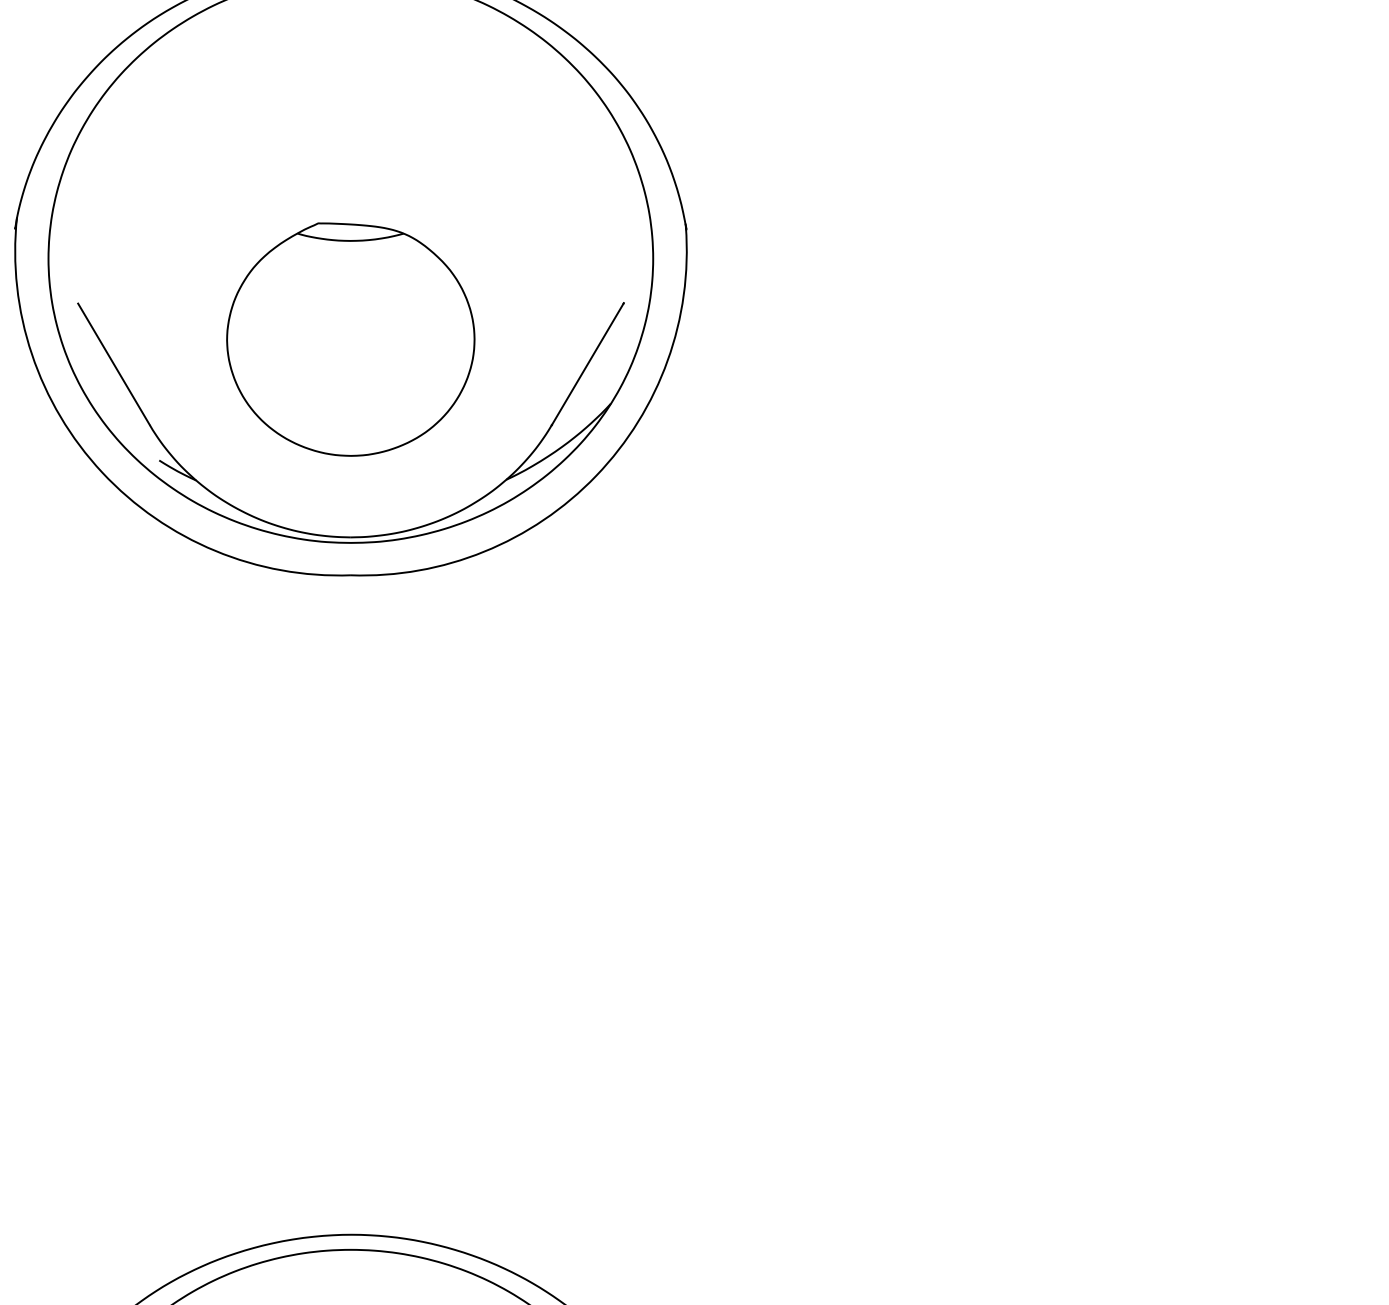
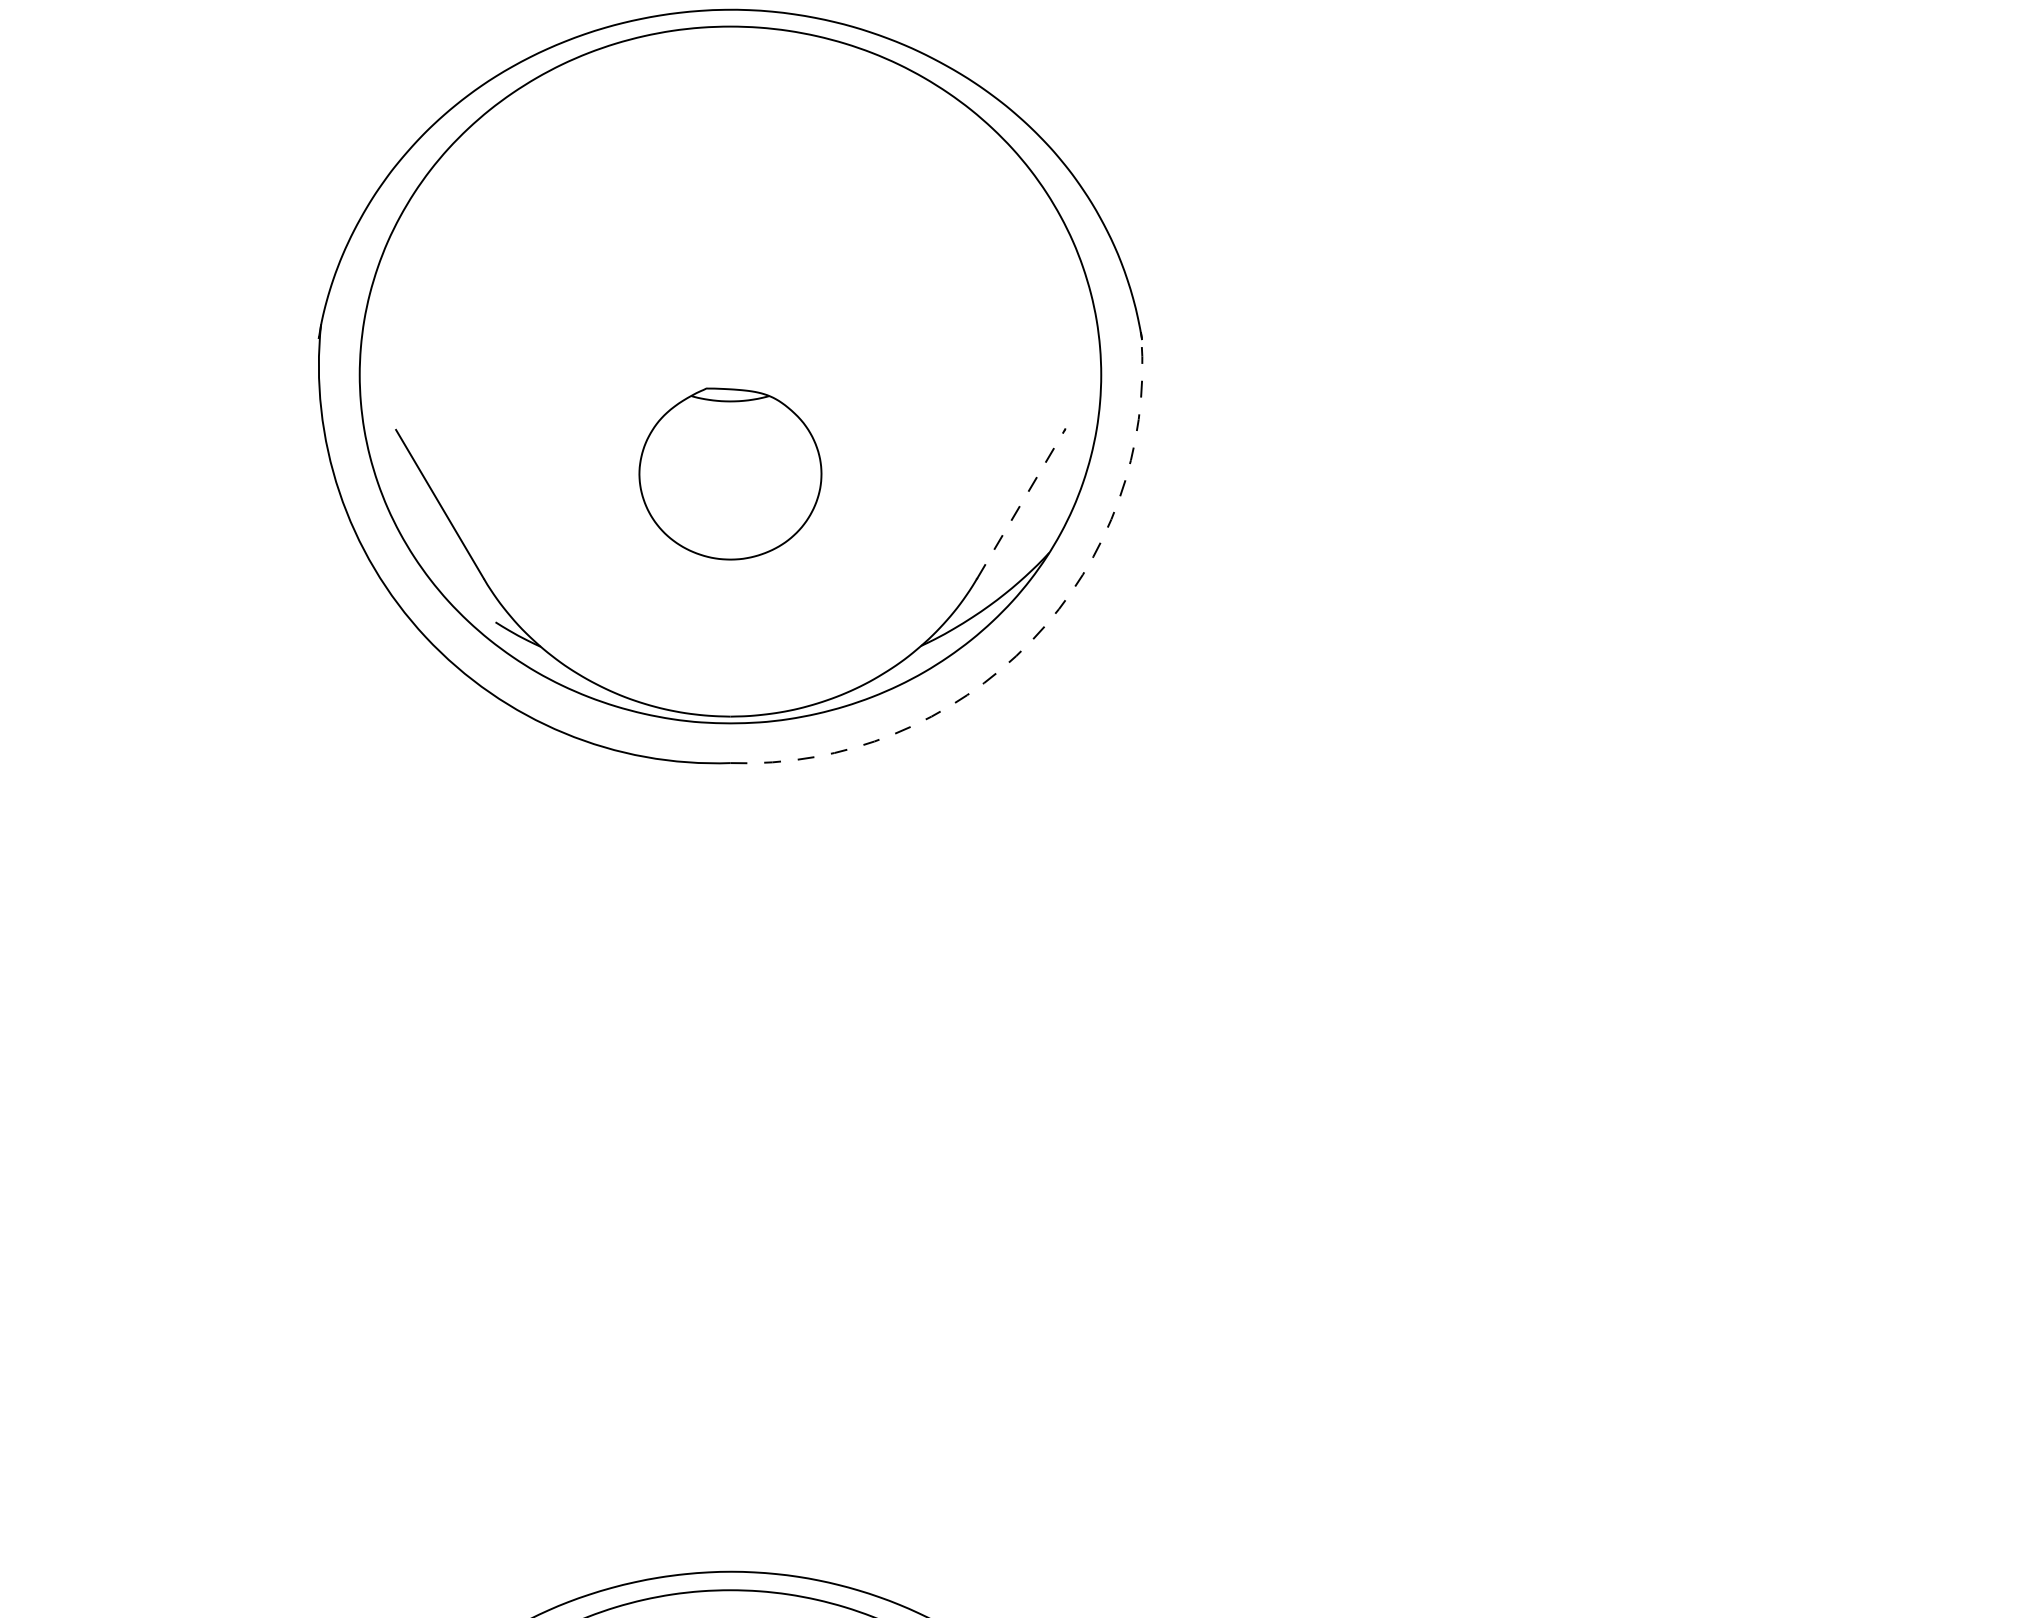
part: (350, 339) -> (730, 473), size x0.6
line: (588, 363) -> (1021, 503), solid -> dashed
arc: (596, 476) -> (1031, 641), solid -> dashed

